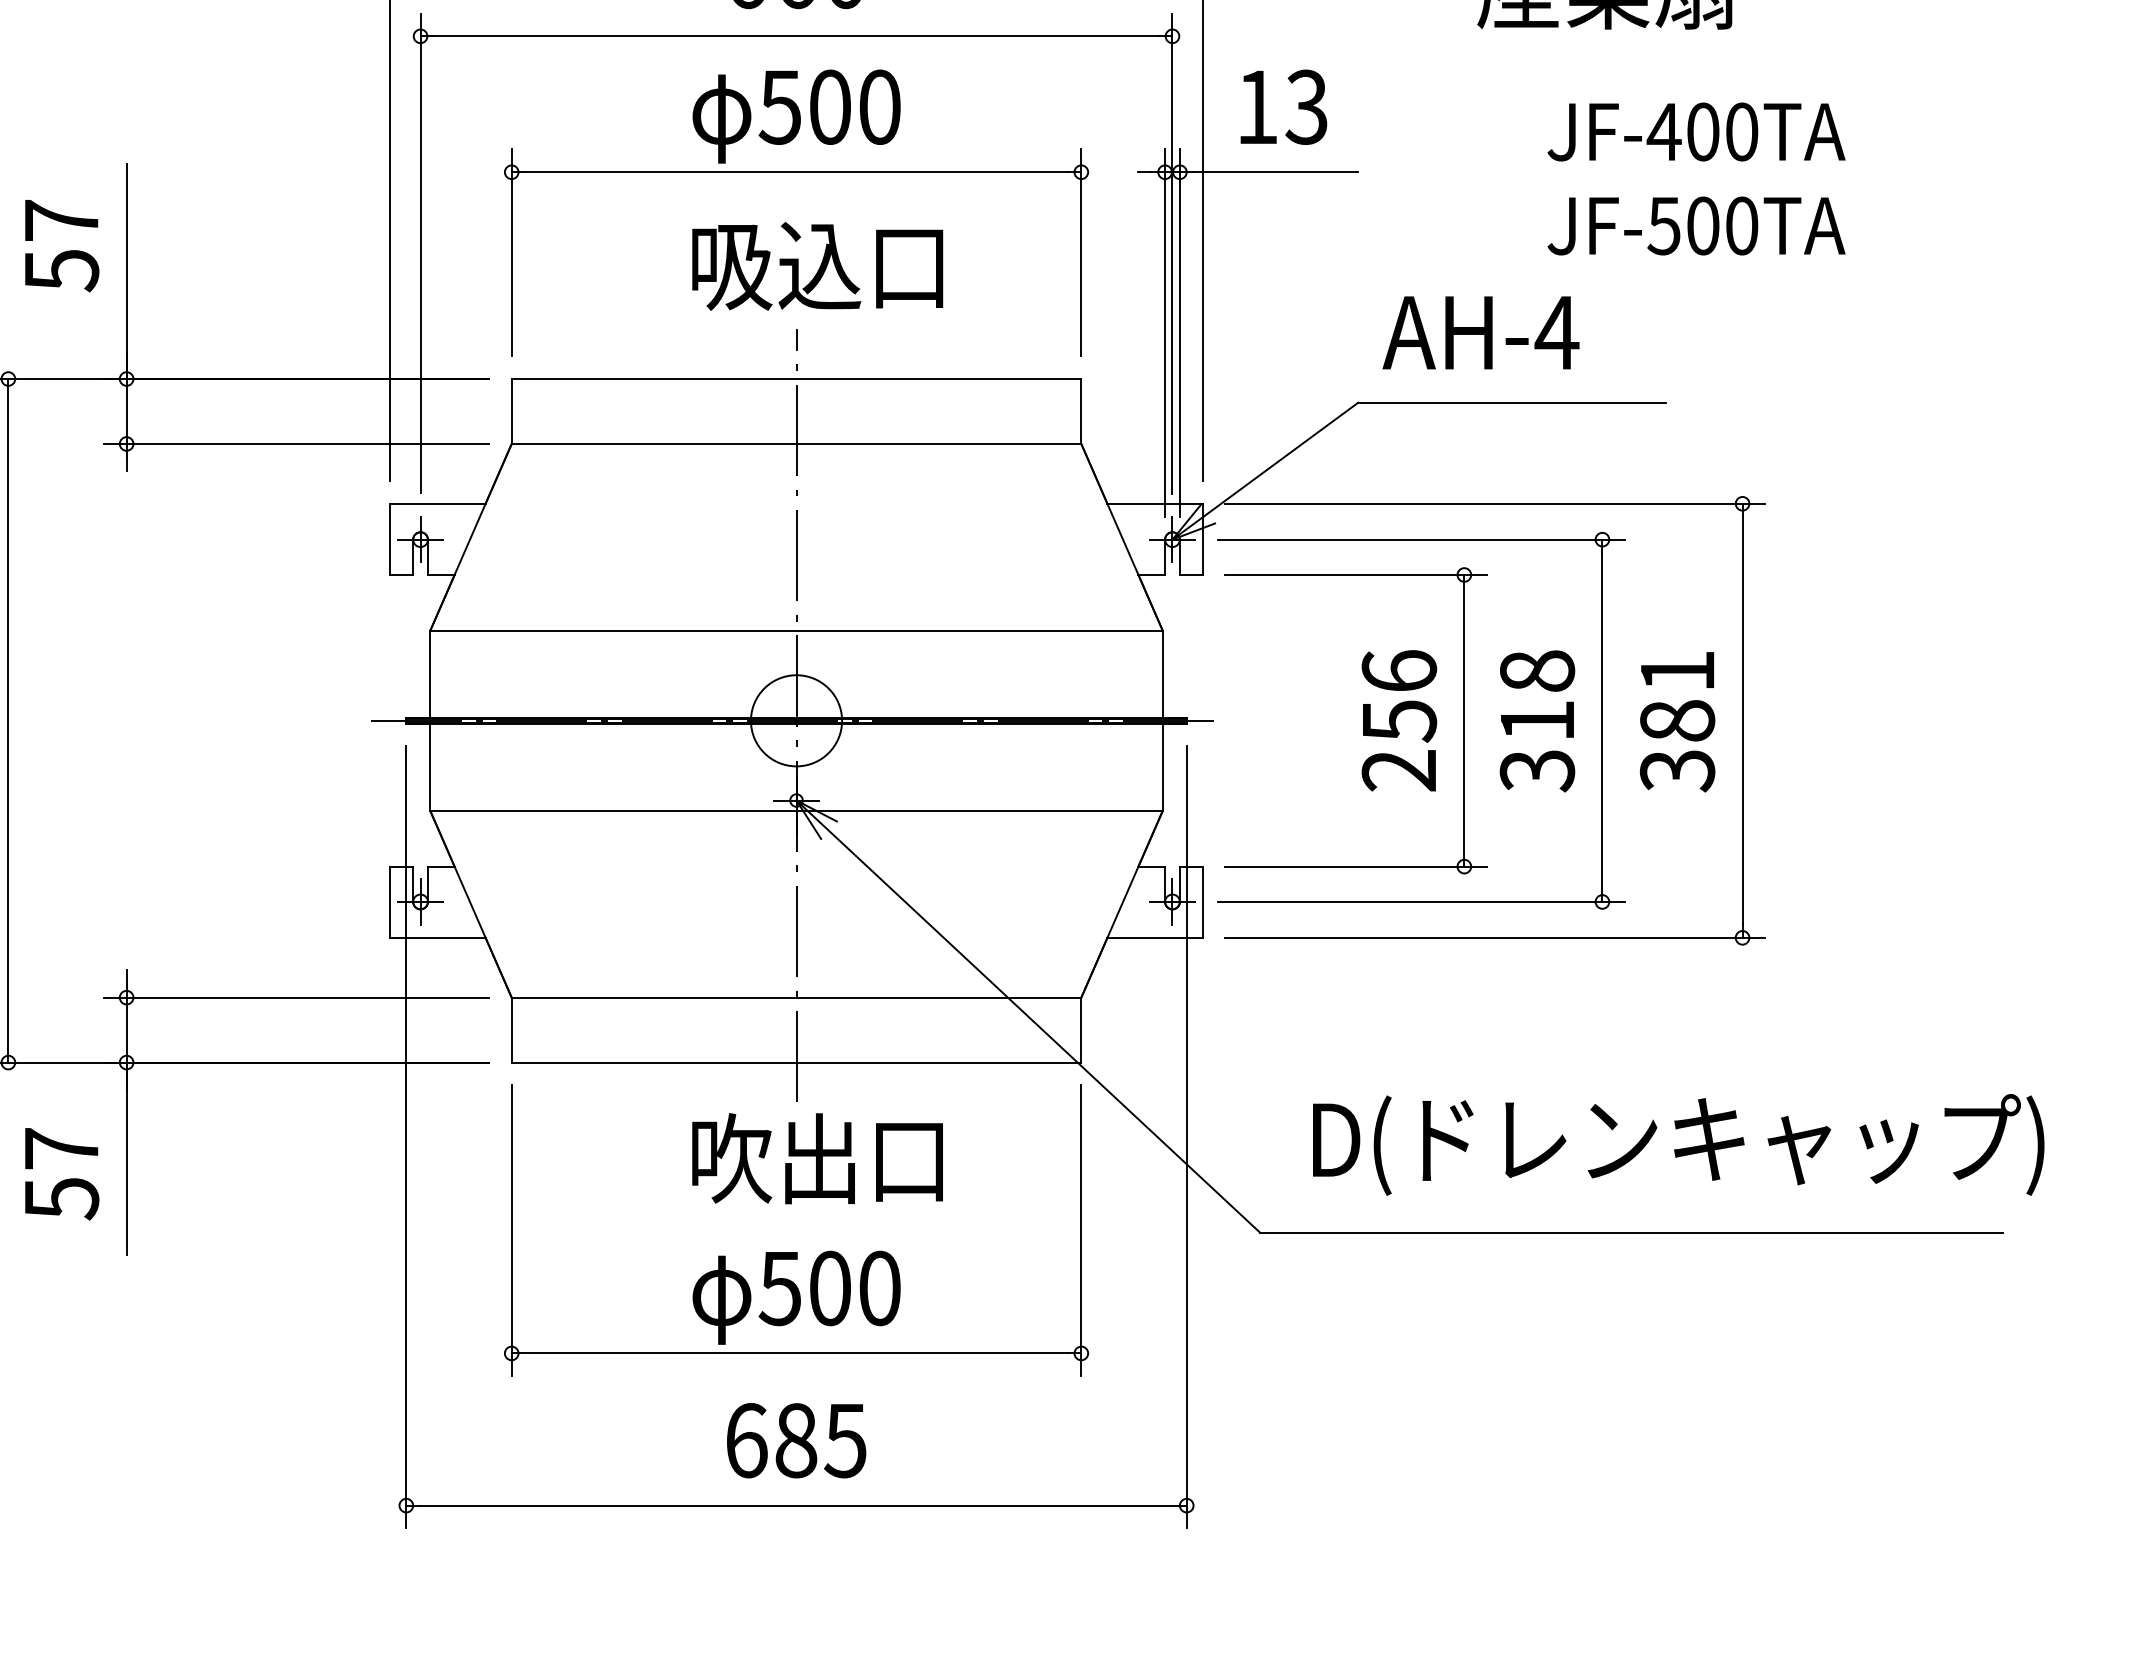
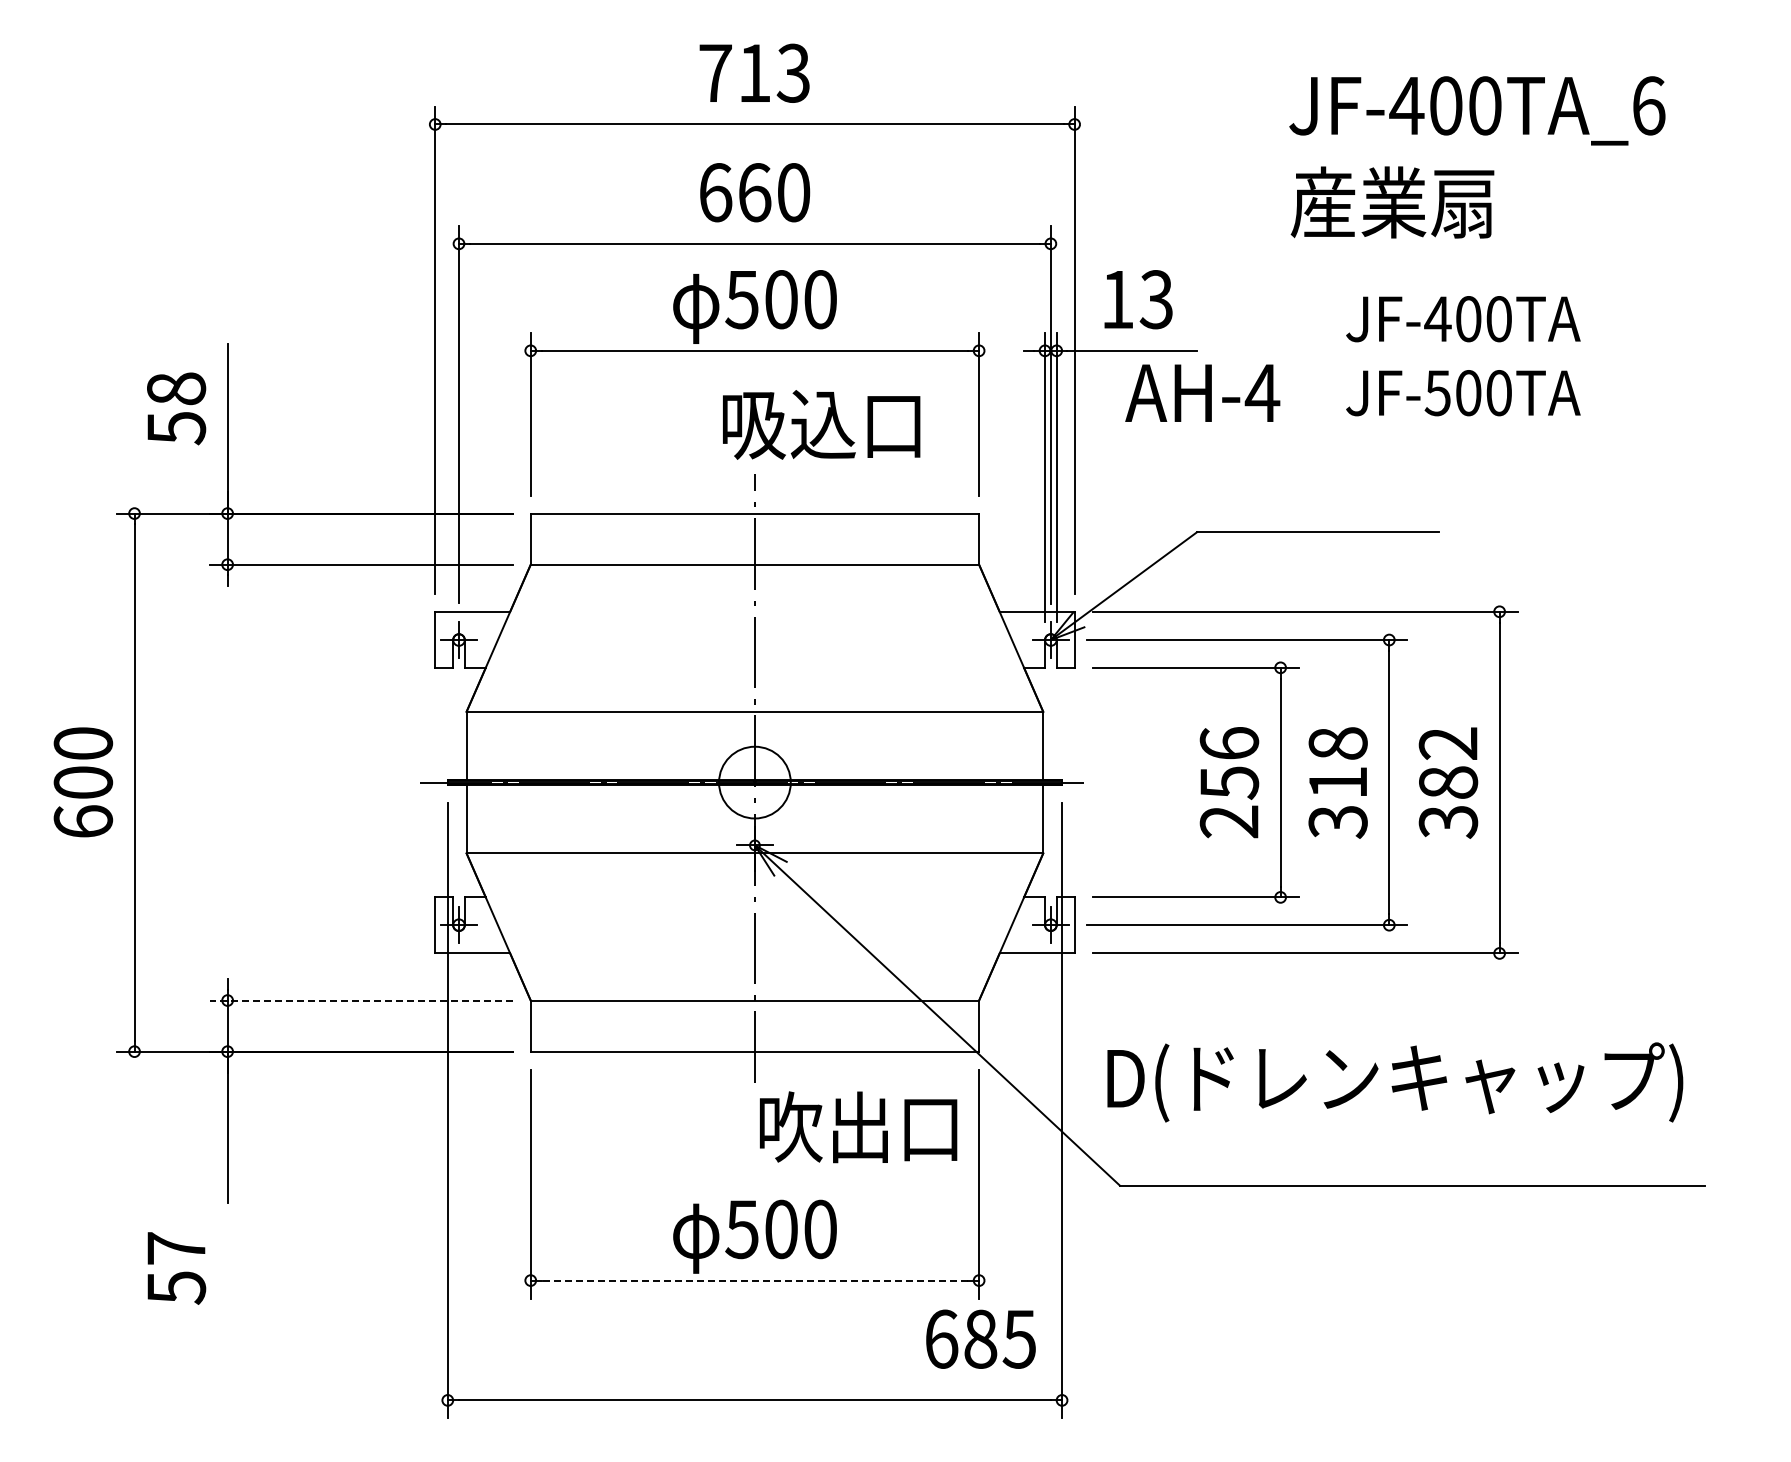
text: (61, 220) -> (176, 388), 57 -> 58
text: (817, 265) -> (821, 424), moved
text: (1480, 331) -> (1202, 392), moved
text: (1676, 671) -> (1447, 743), 381 -> 382
line: (296, 997) -> (361, 1000), solid -> dashed
text: (1678, 1144) -> (1395, 1082), moved
text: (817, 1158) -> (858, 1127), moved
text: (61, 1174) -> (176, 1268), moved
line: (795, 1353) -> (754, 1280), solid -> dashed
text: (795, 1439) -> (980, 1338), moved

